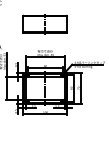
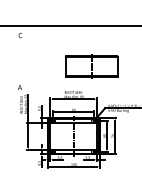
part: (45, 24) -> (91, 66), moved

